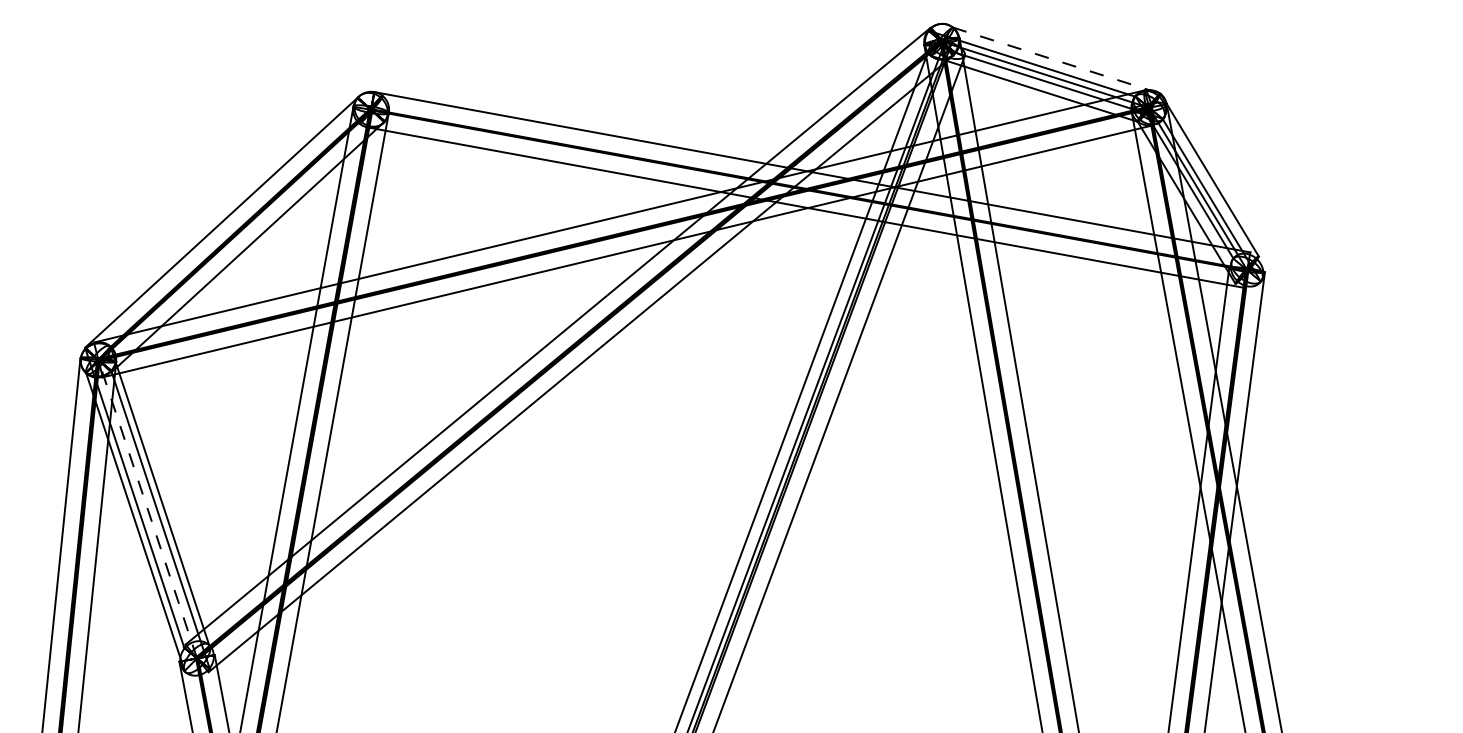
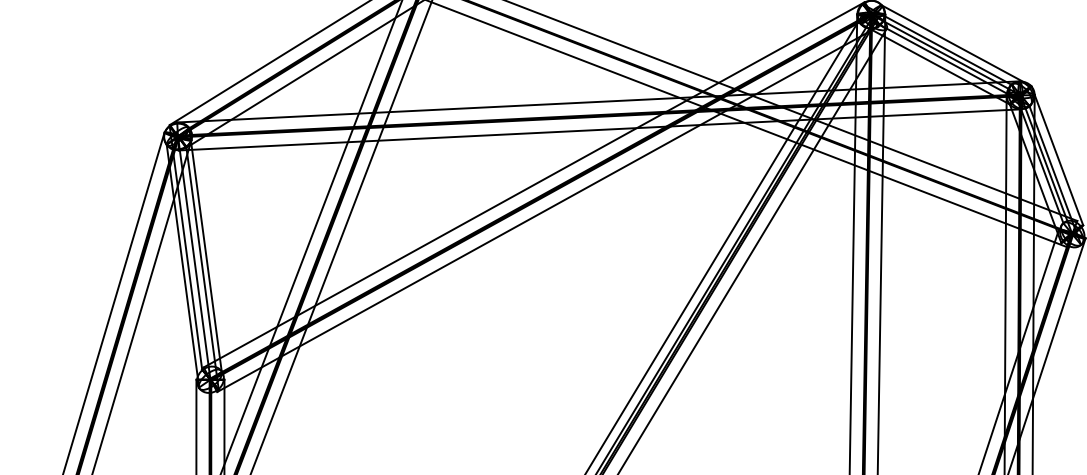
line: (1056, 60) -> (956, 45), dashed -> solid
line: (147, 508) -> (194, 257), dashed -> solid

